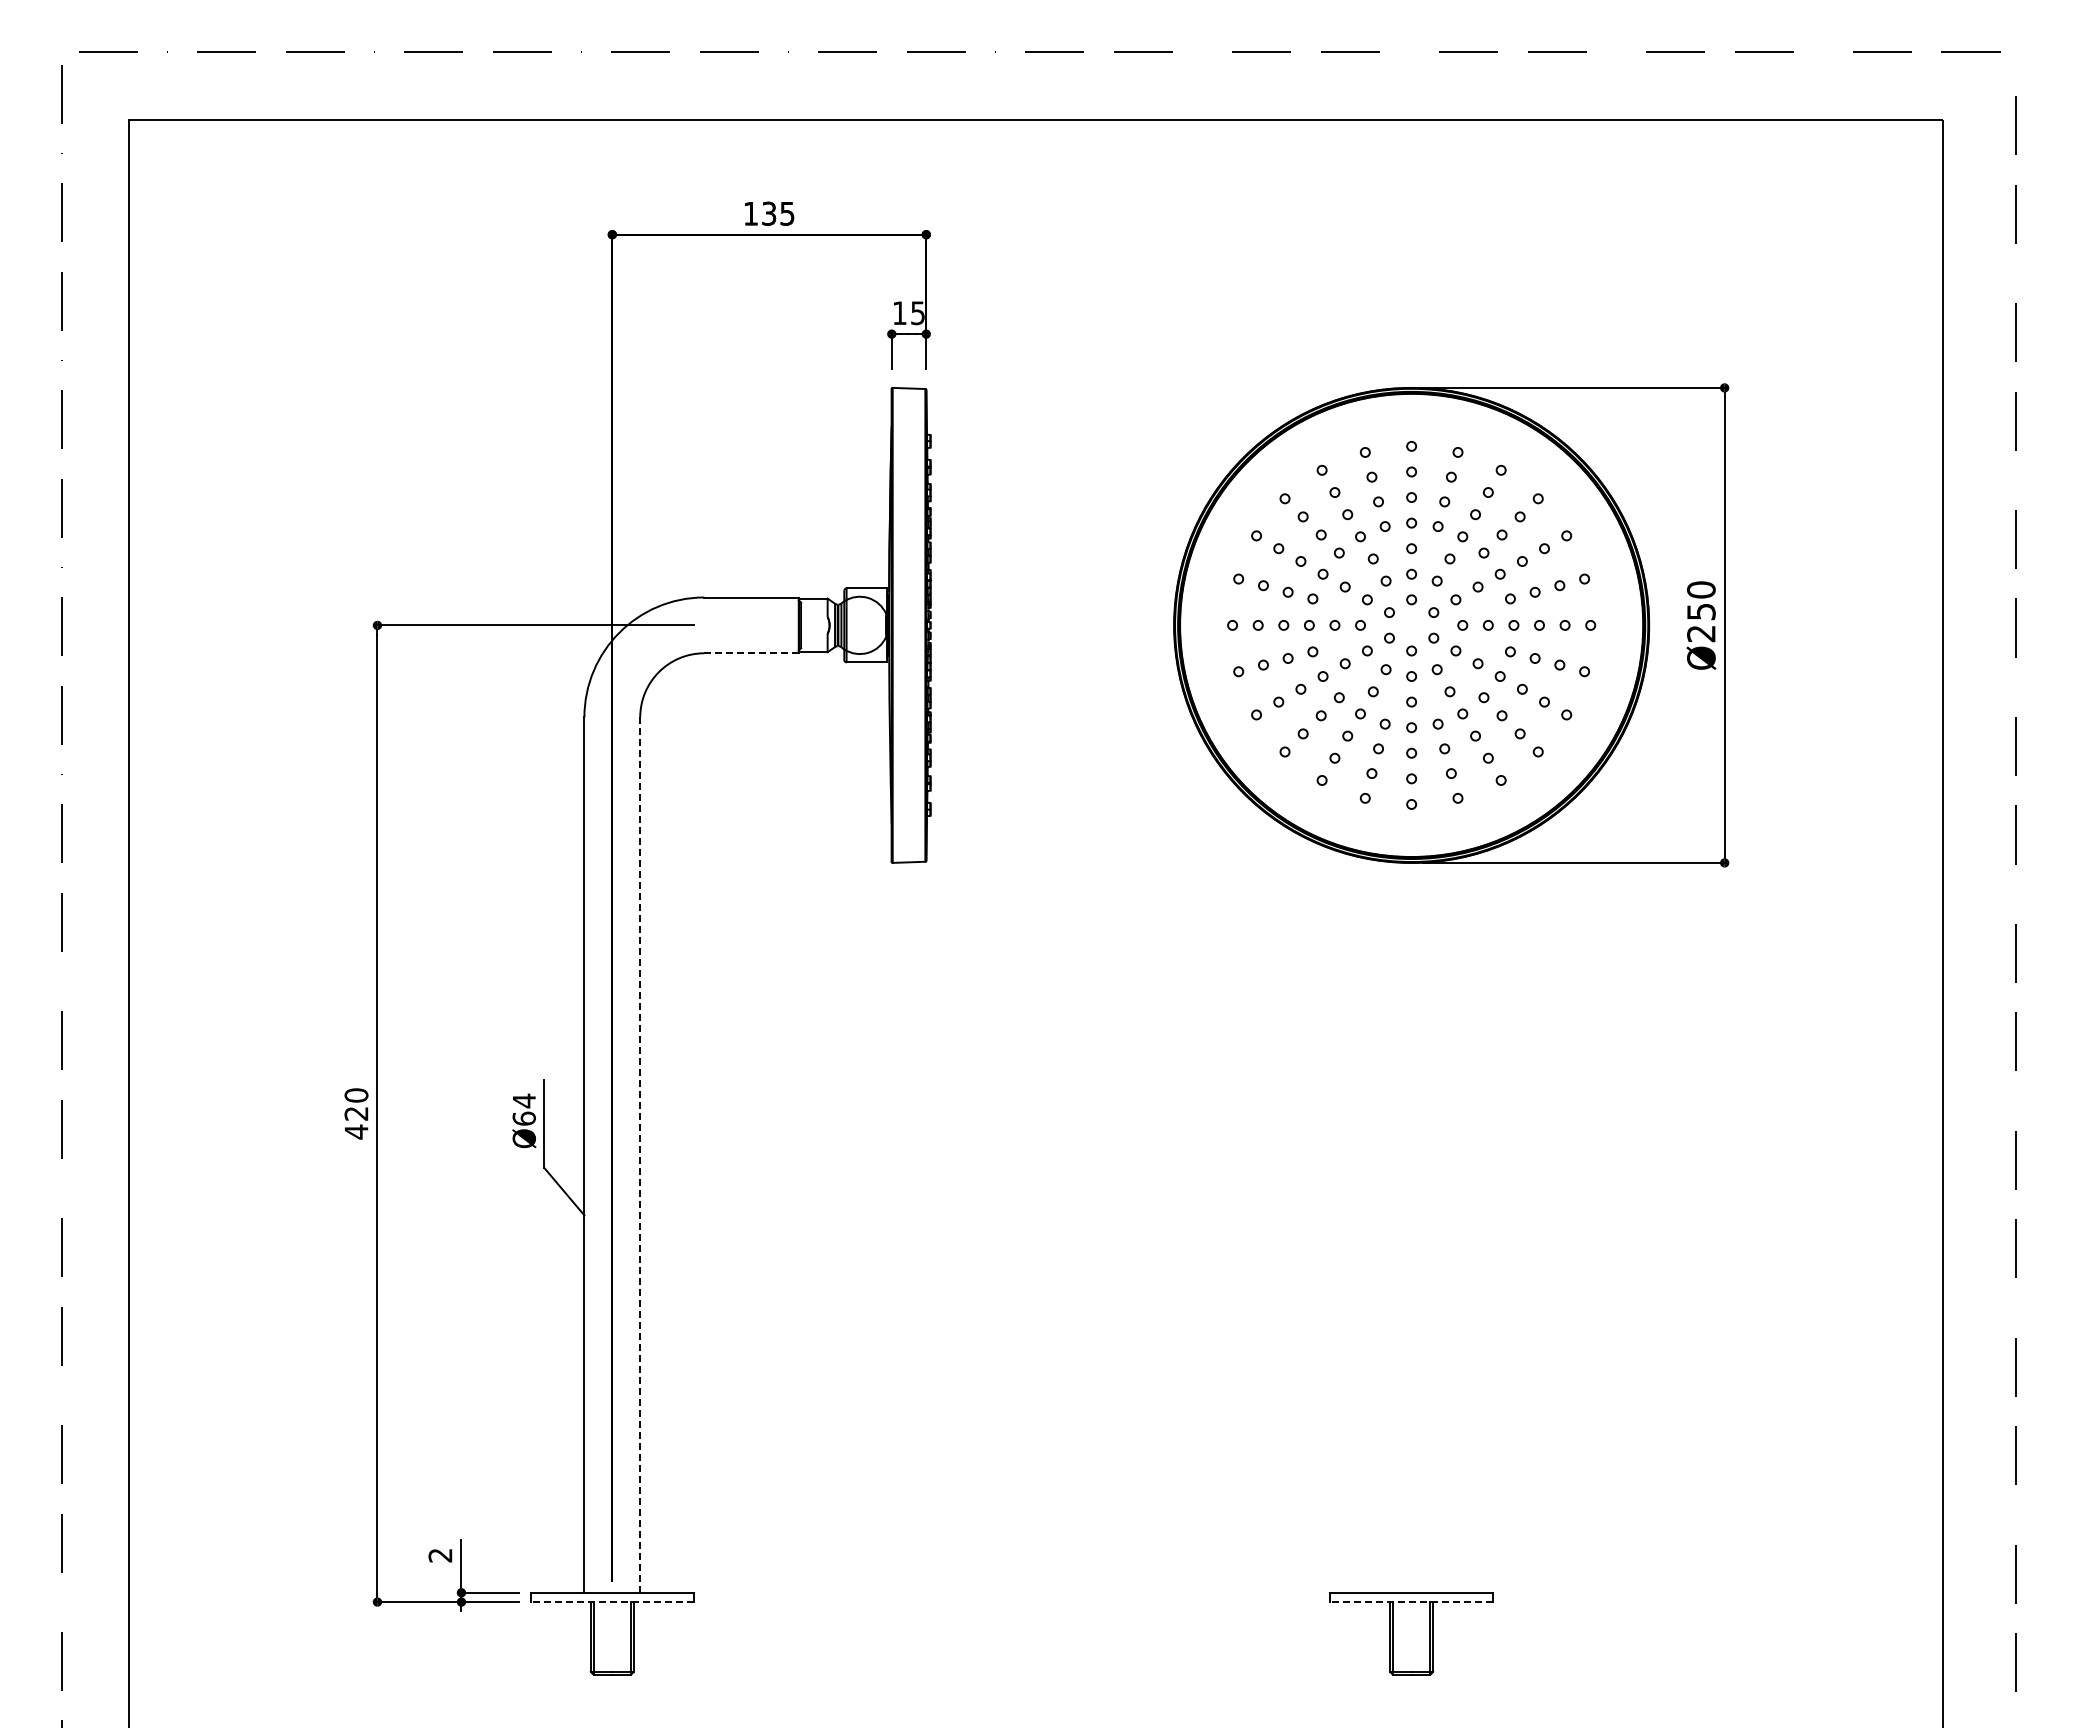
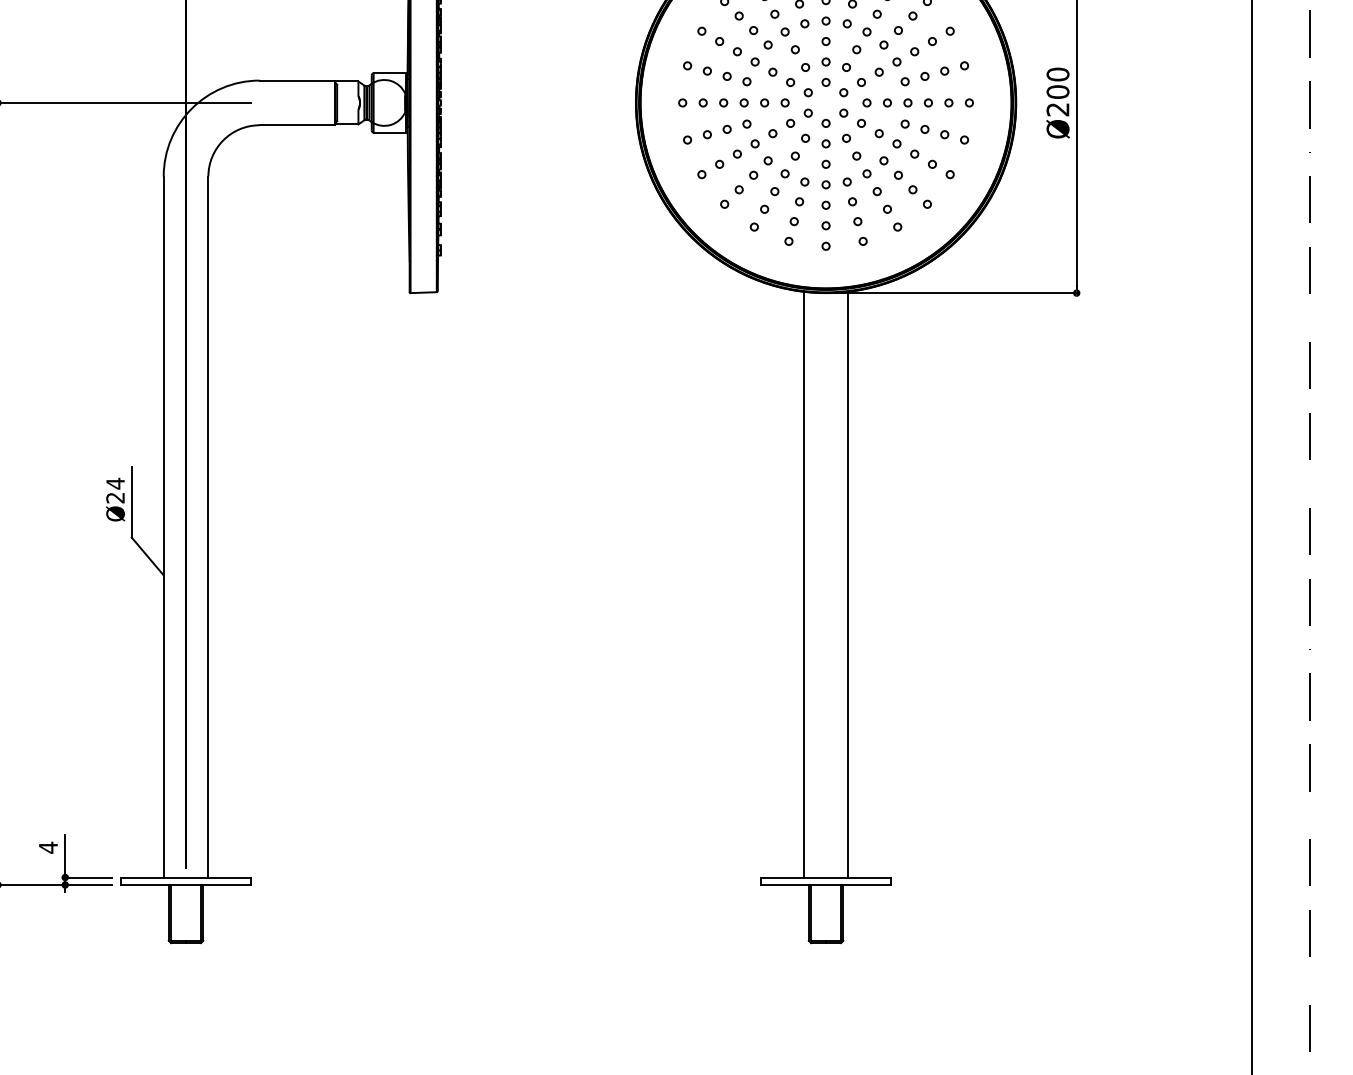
text: (1701, 611) -> (1058, 91), Ø250 -> Ø200
line: (751, 653) -> (297, 125), dashed -> solid
text: (523, 1118) -> (114, 497), Ø64 -> Ø24
line: (640, 1155) -> (208, 527), dashed -> solid
line: (1383, 1226) -> (803, 584), added
line: (1439, 1226) -> (848, 584), added
text: (440, 1555) -> (48, 847), 2 -> 4
line: (611, 1602) -> (185, 885), dashed -> solid
line: (1411, 1602) -> (825, 885), dashed -> solid

